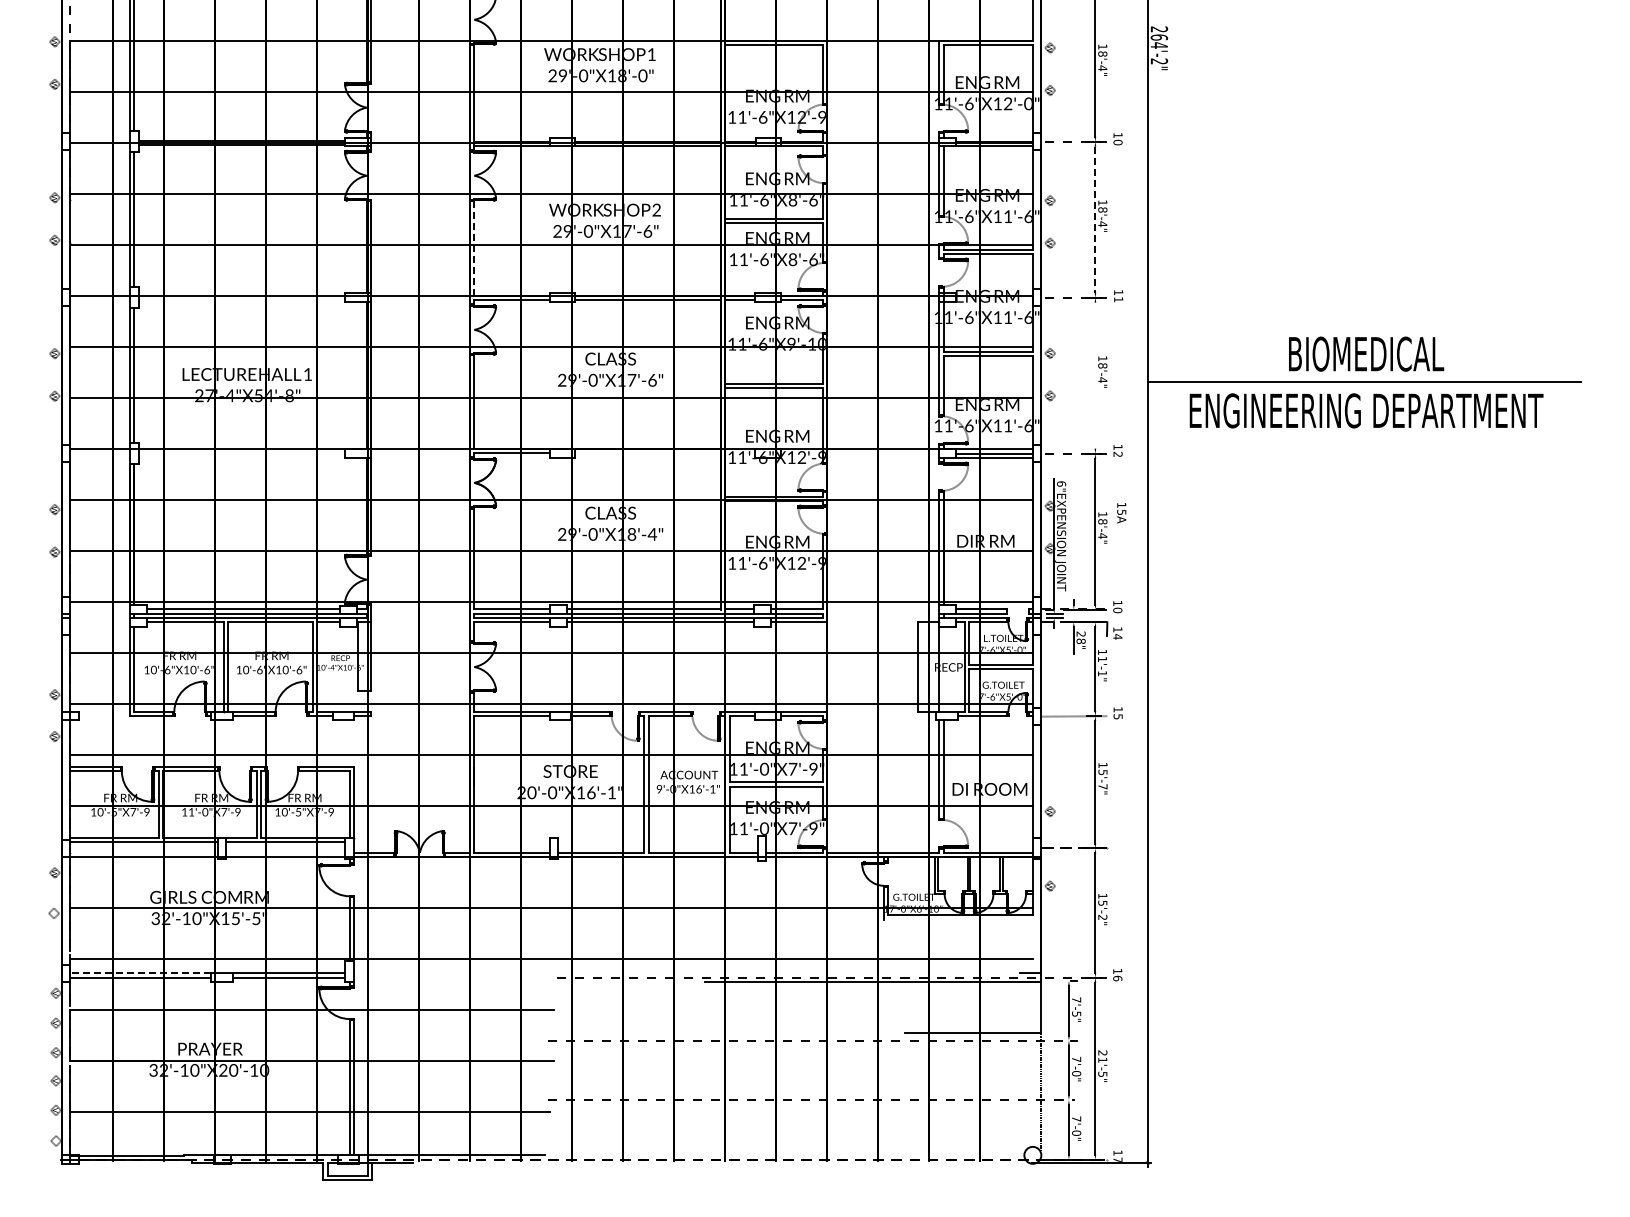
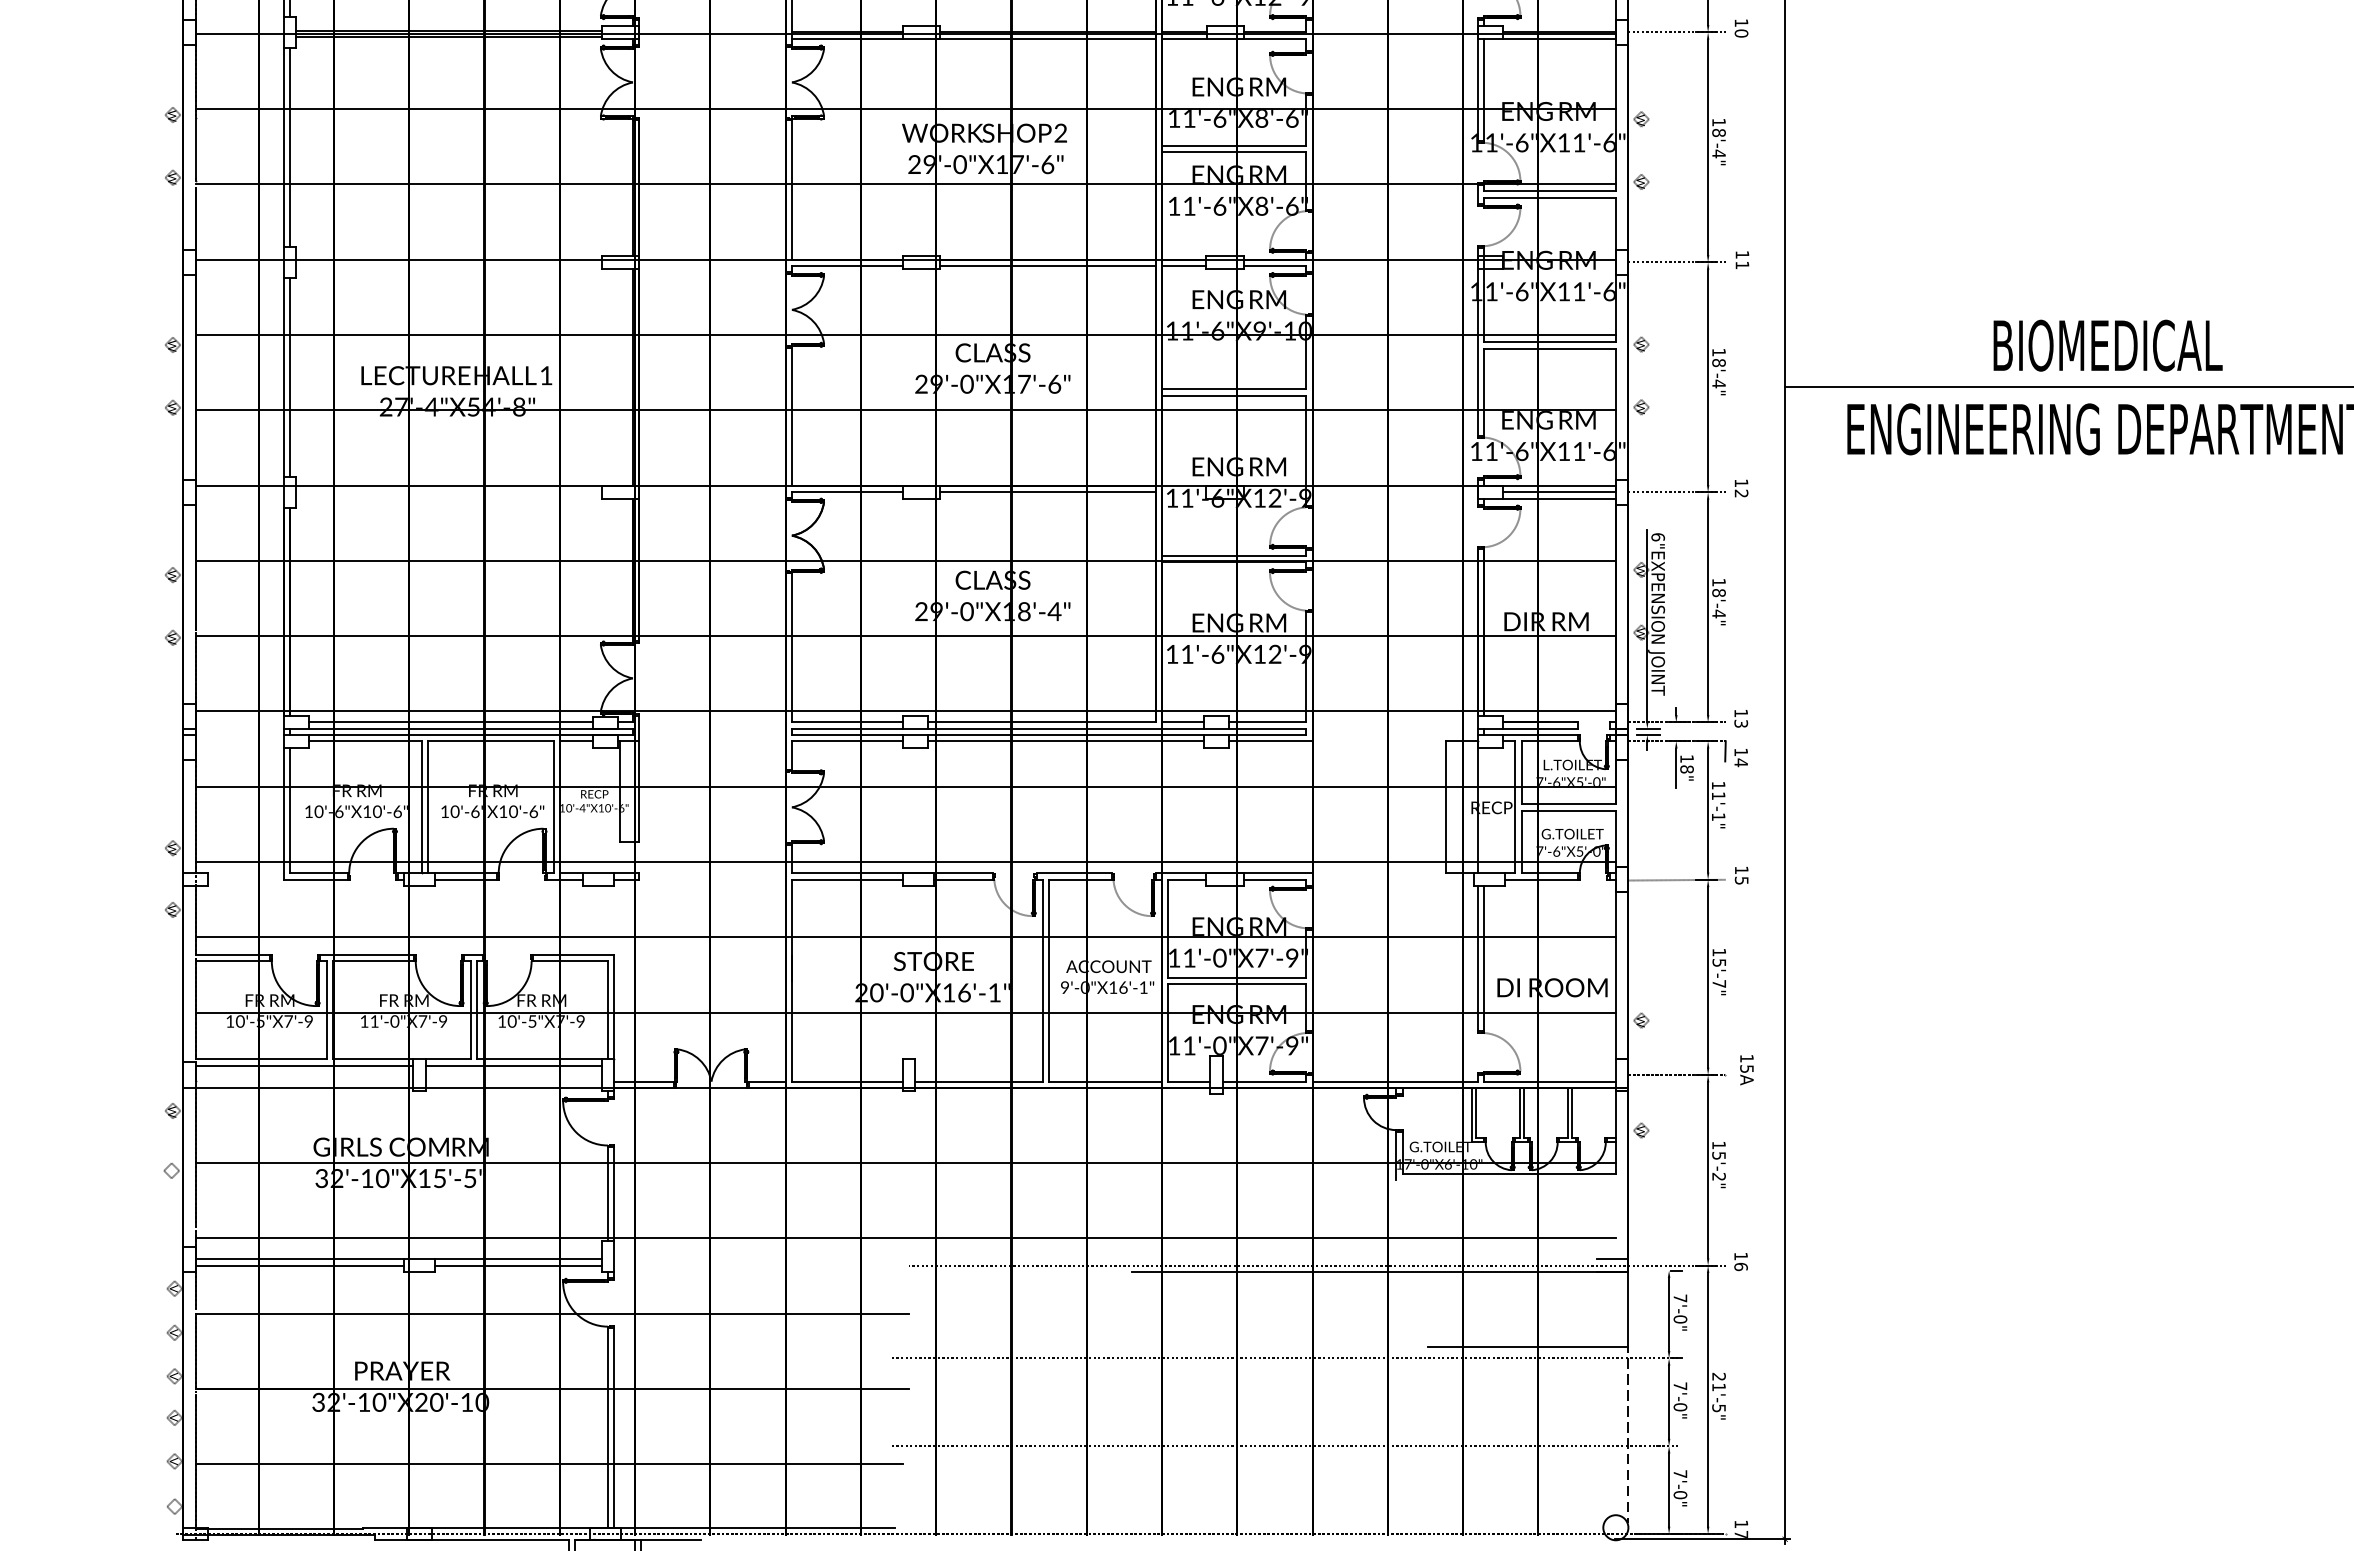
line: (1095, 219) -> (1708, 147), dashed -> solid
line: (474, 248) -> (792, 189), dashed -> solid
line: (1095, 375) -> (1708, 377), added
line: (648, 453) -> (1048, 492), added
text: (1121, 513) -> (1746, 1070), moved
text: (1117, 610) -> (1740, 723), 10 -> 13
text: (1080, 633) -> (1686, 757), 28" -> 18"
line: (140, 973) -> (299, 1259), dashed -> solid
text: (1076, 1013) -> (1680, 1318), 7'-5" -> 7'-0"

